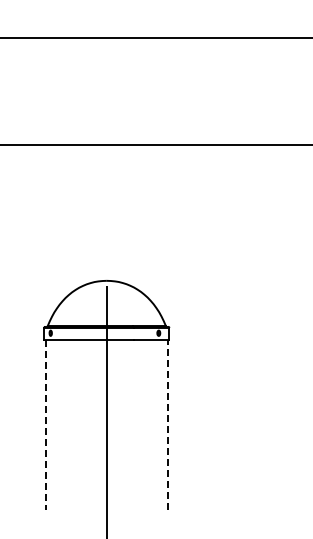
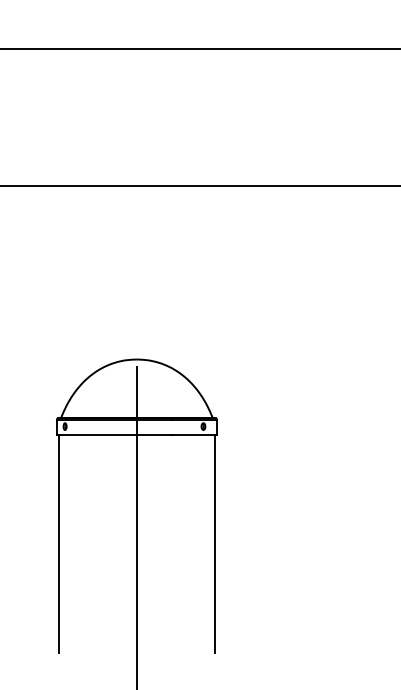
line: (167, 424) -> (214, 543), dashed -> solid
line: (45, 425) -> (58, 544), dashed -> solid

